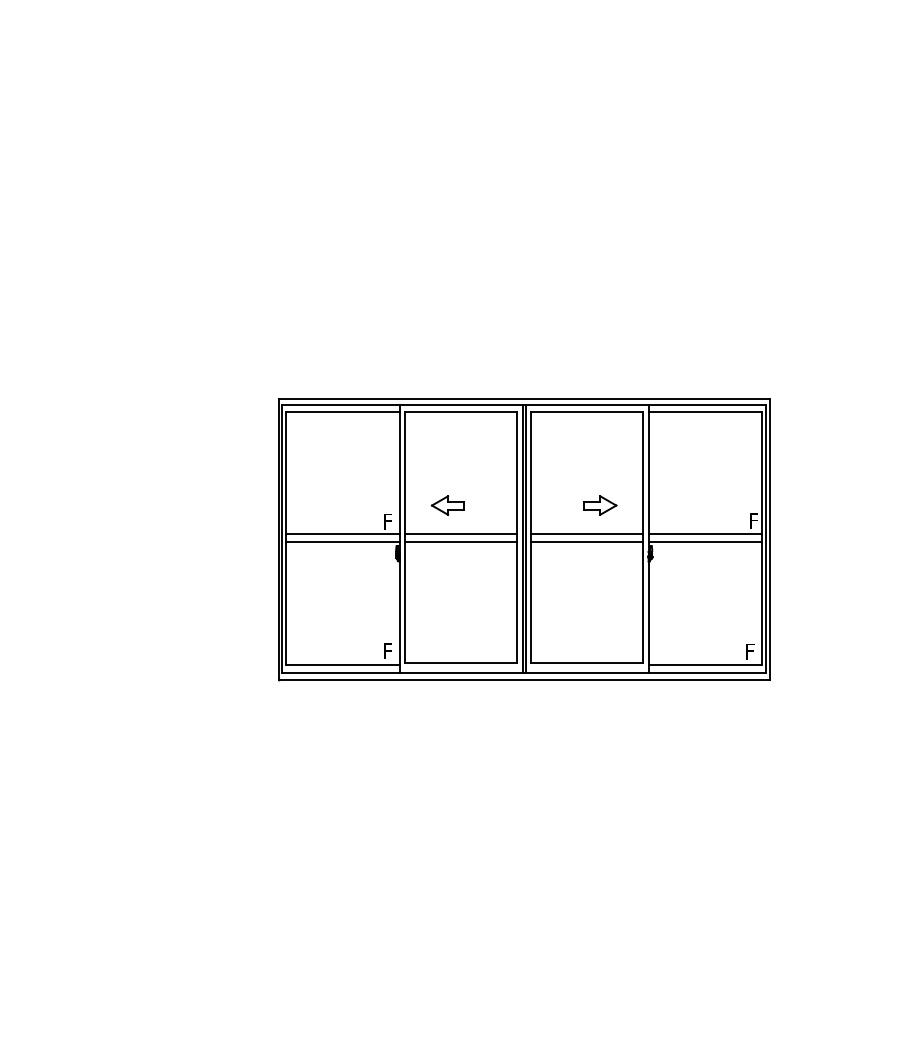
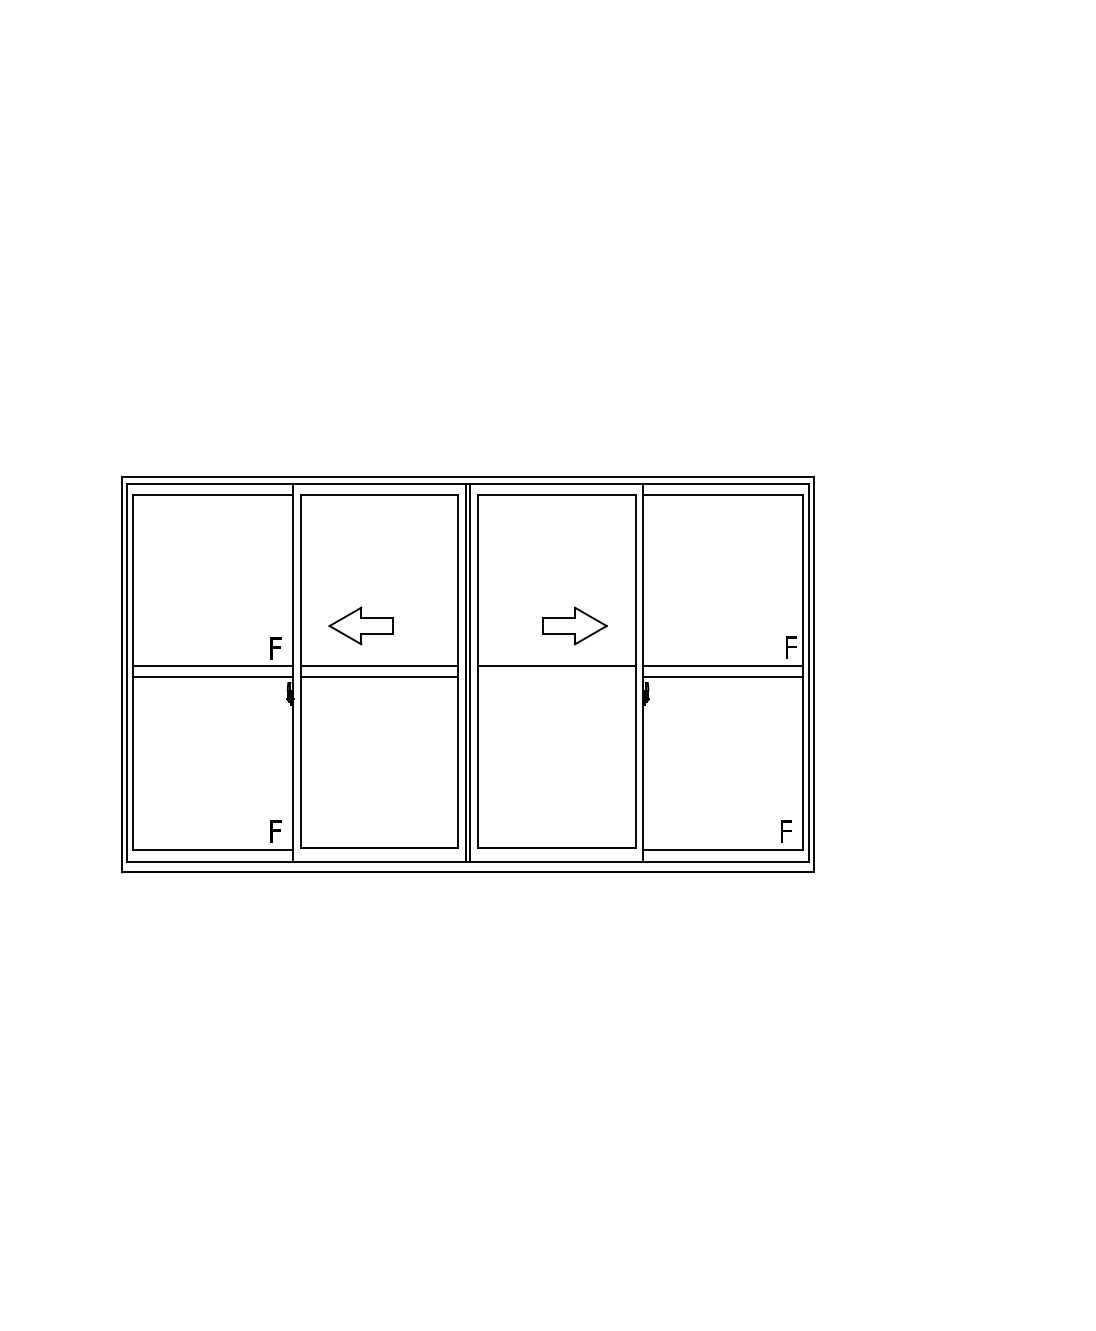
part: (447, 505) -> (360, 625), size x1.4
part: (600, 505) -> (575, 625), size x1.4
line: (587, 541) -> (557, 676), removed

